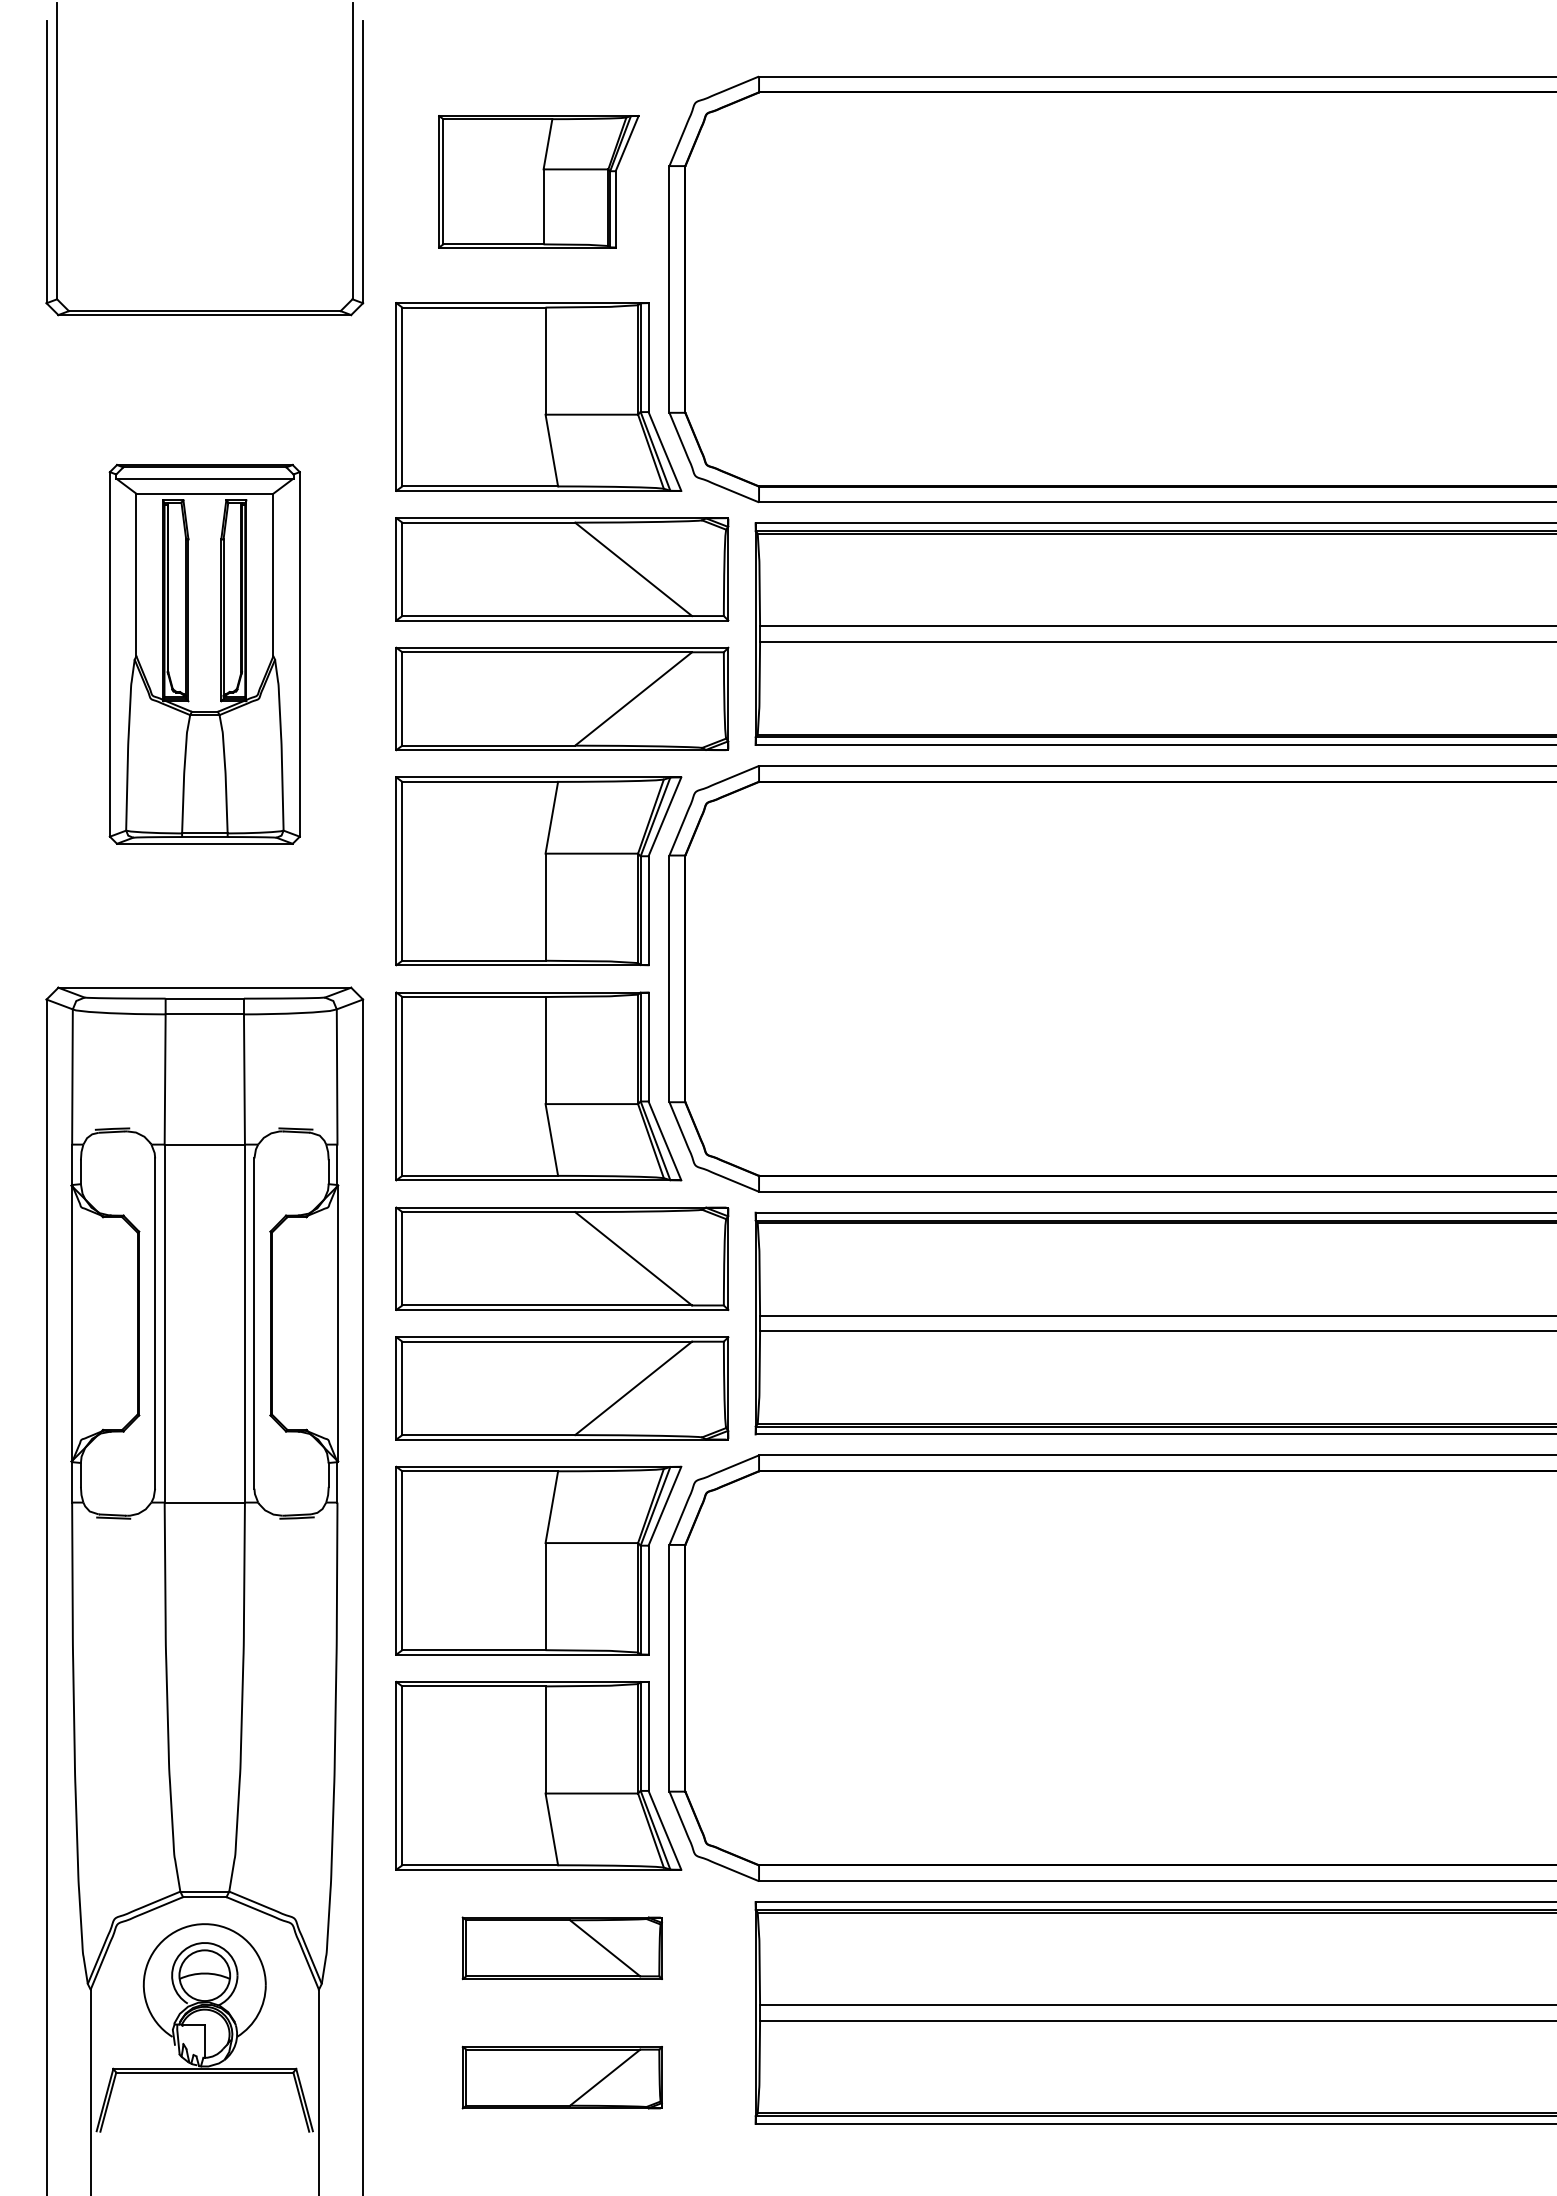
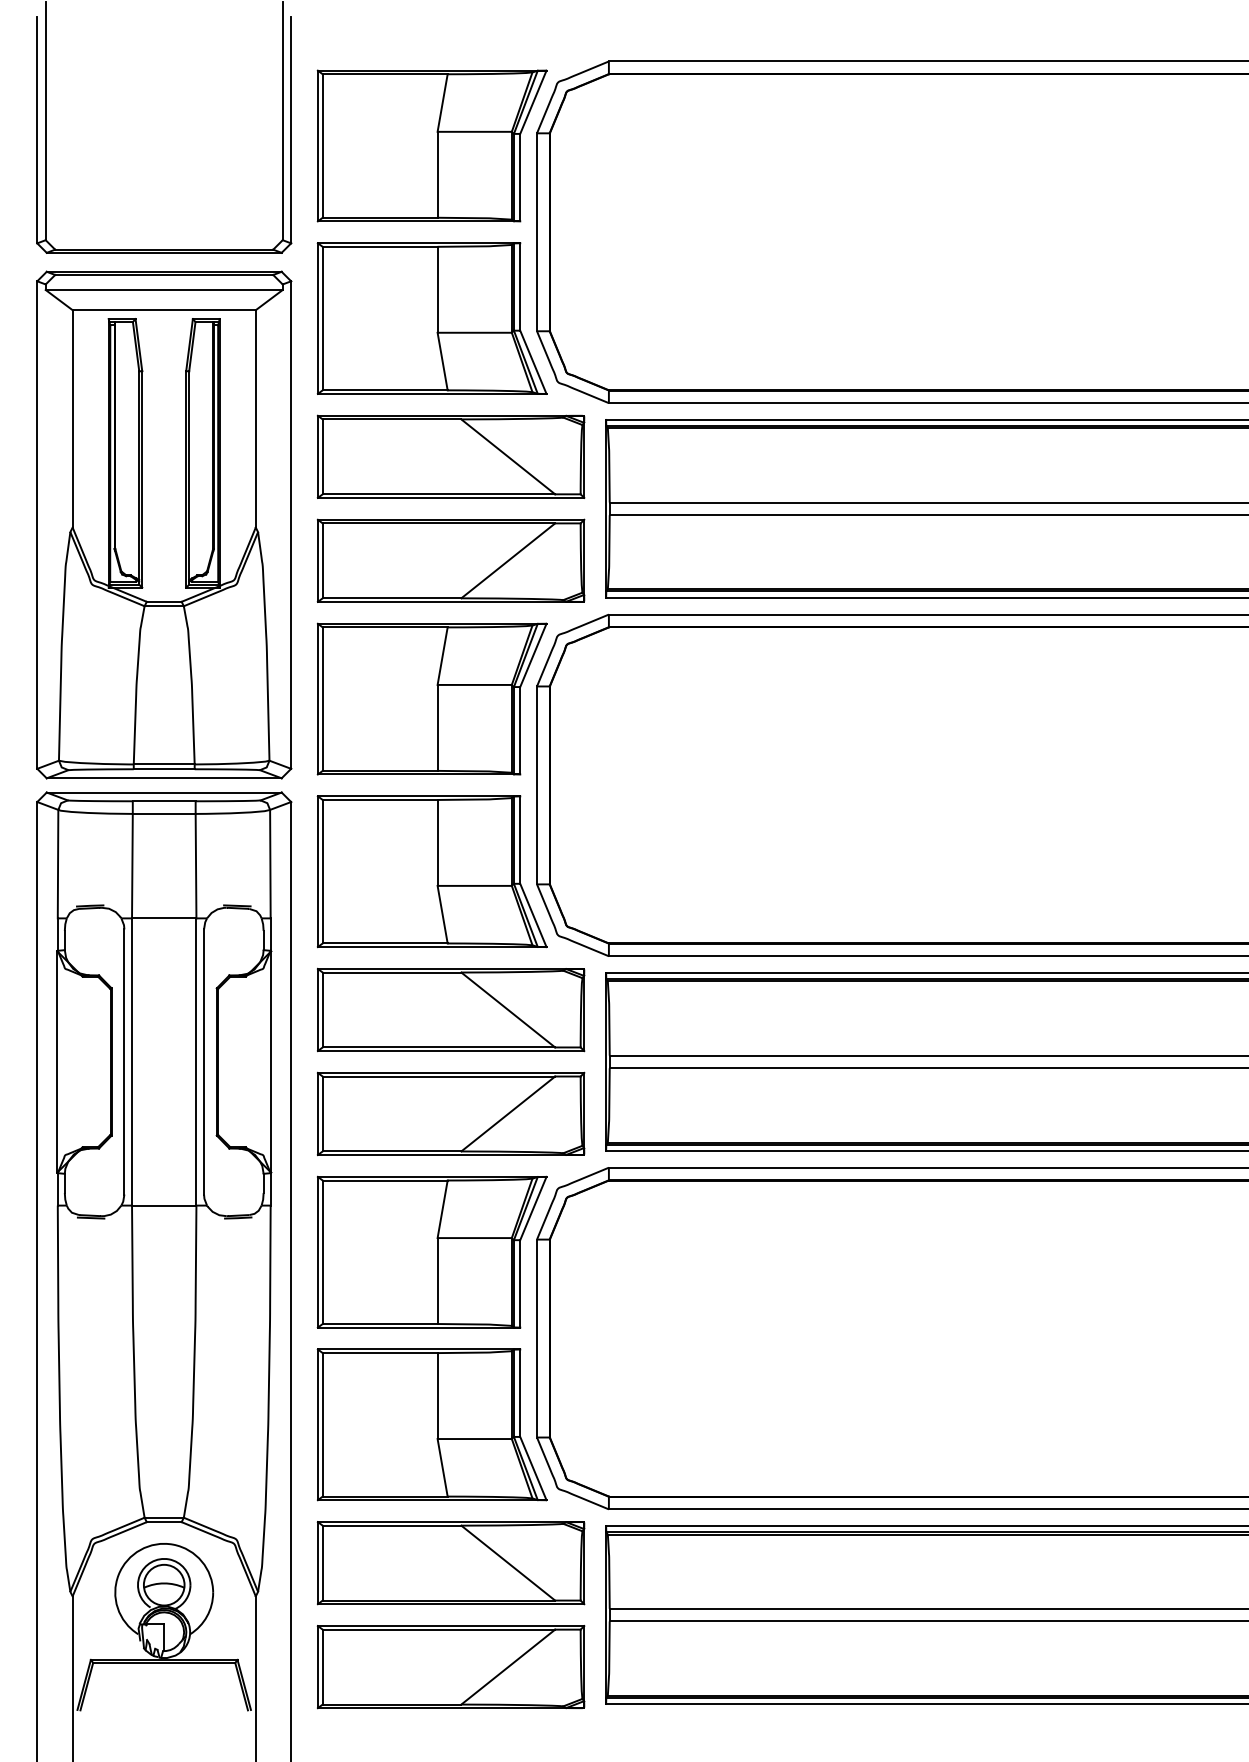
part: (538, 181) -> (431, 145), size x1.43
part: (204, 654) -> (163, 525), size x1.67
part: (562, 1948) -> (451, 1563), size x1.67
part: (562, 2077) -> (451, 1666), size x1.67

